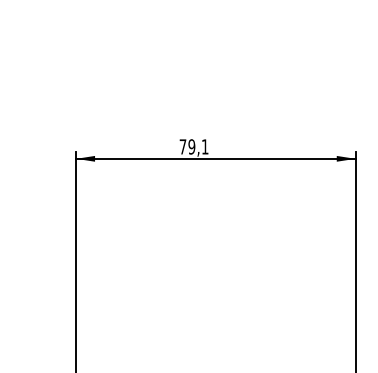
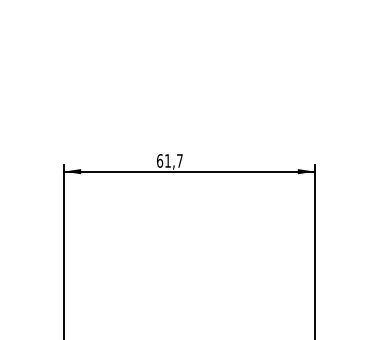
text: (193, 146) -> (169, 160), 79,1 -> 61,7

